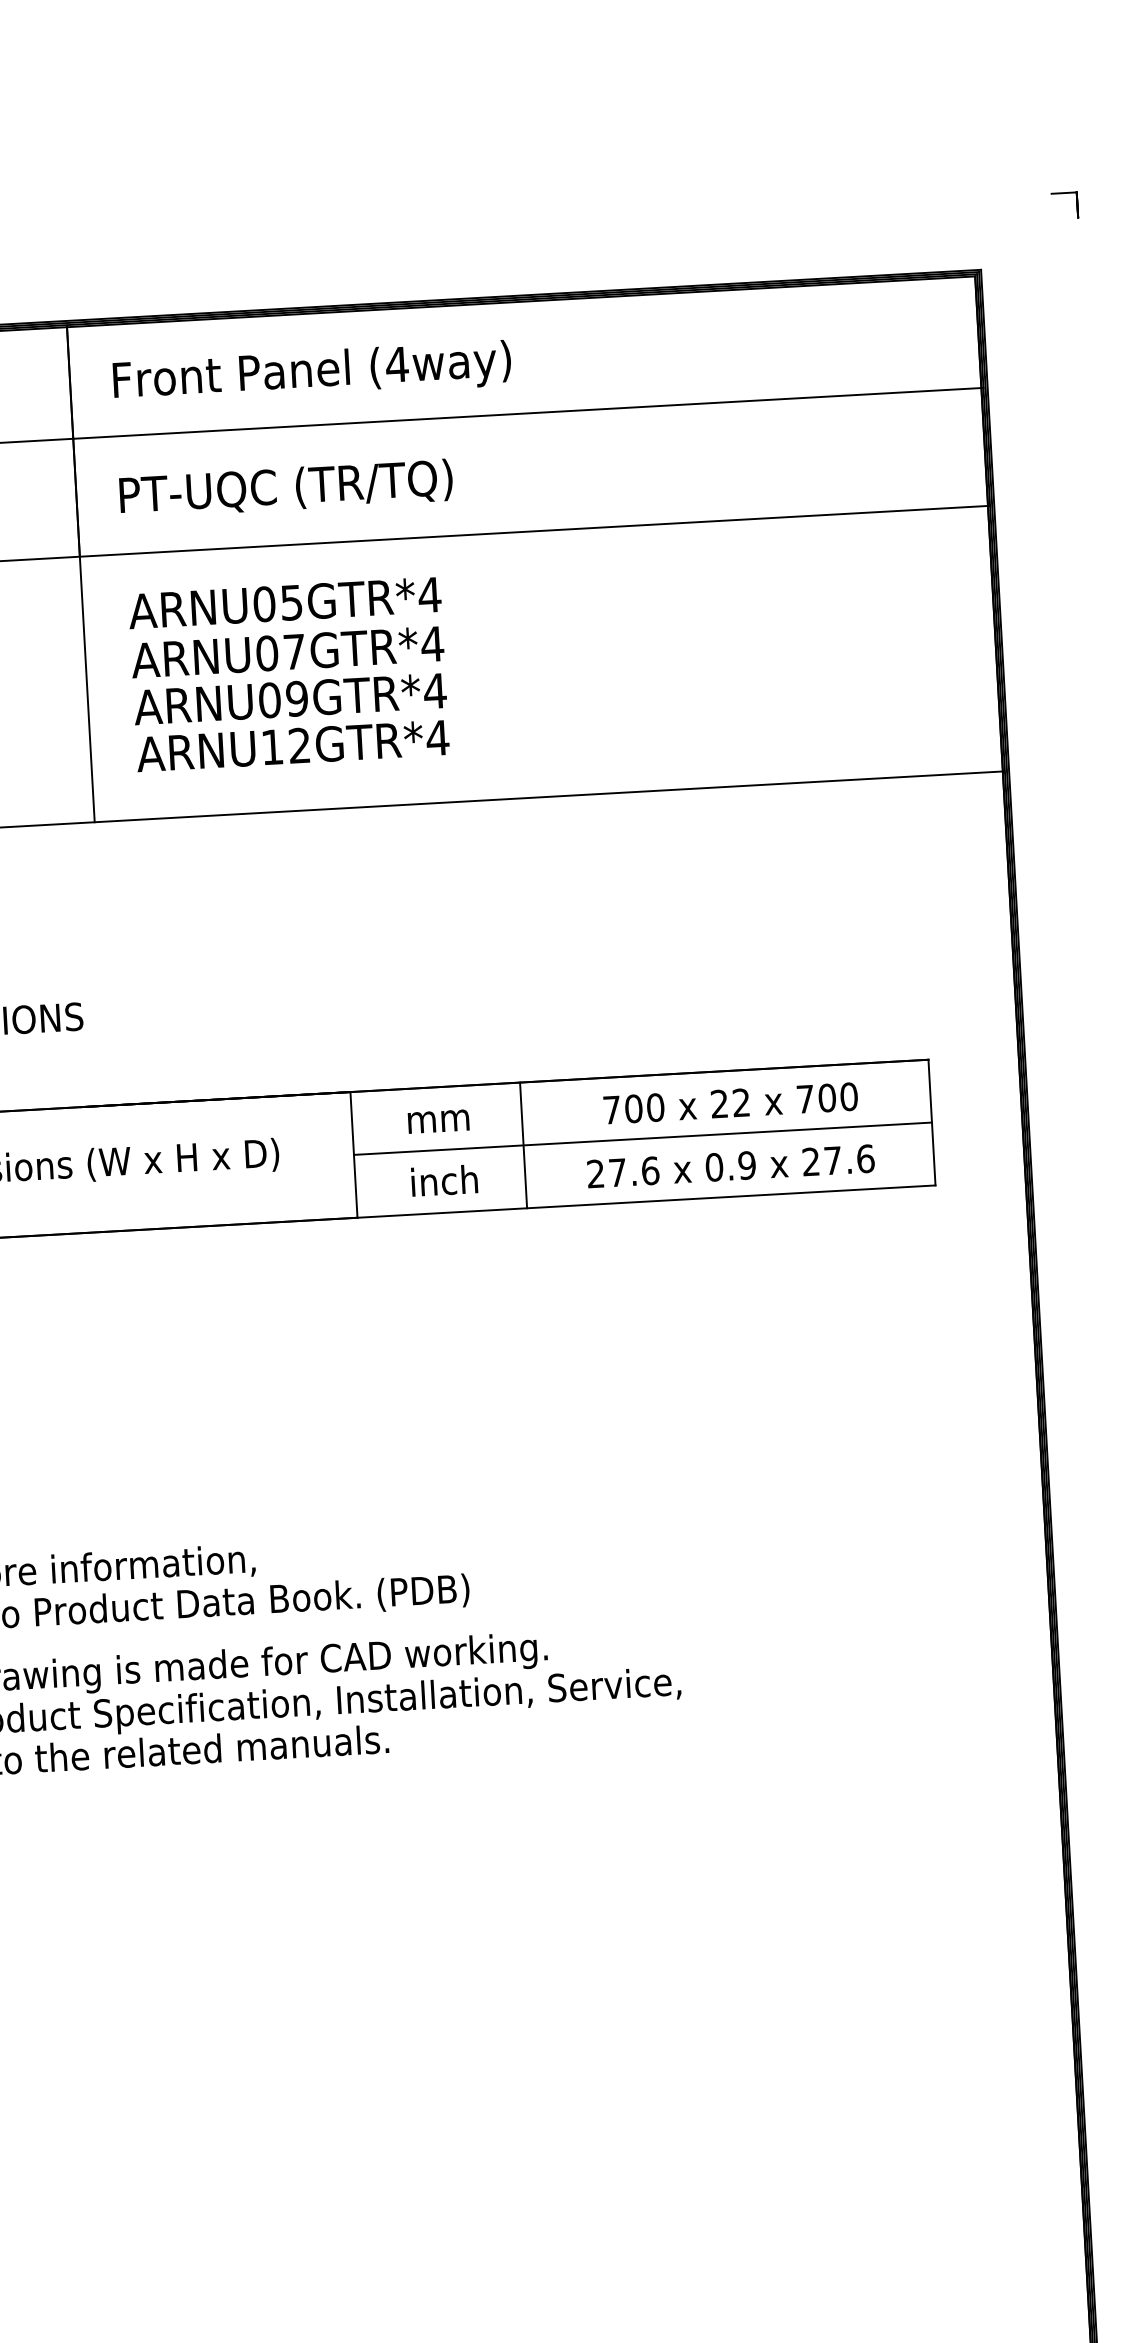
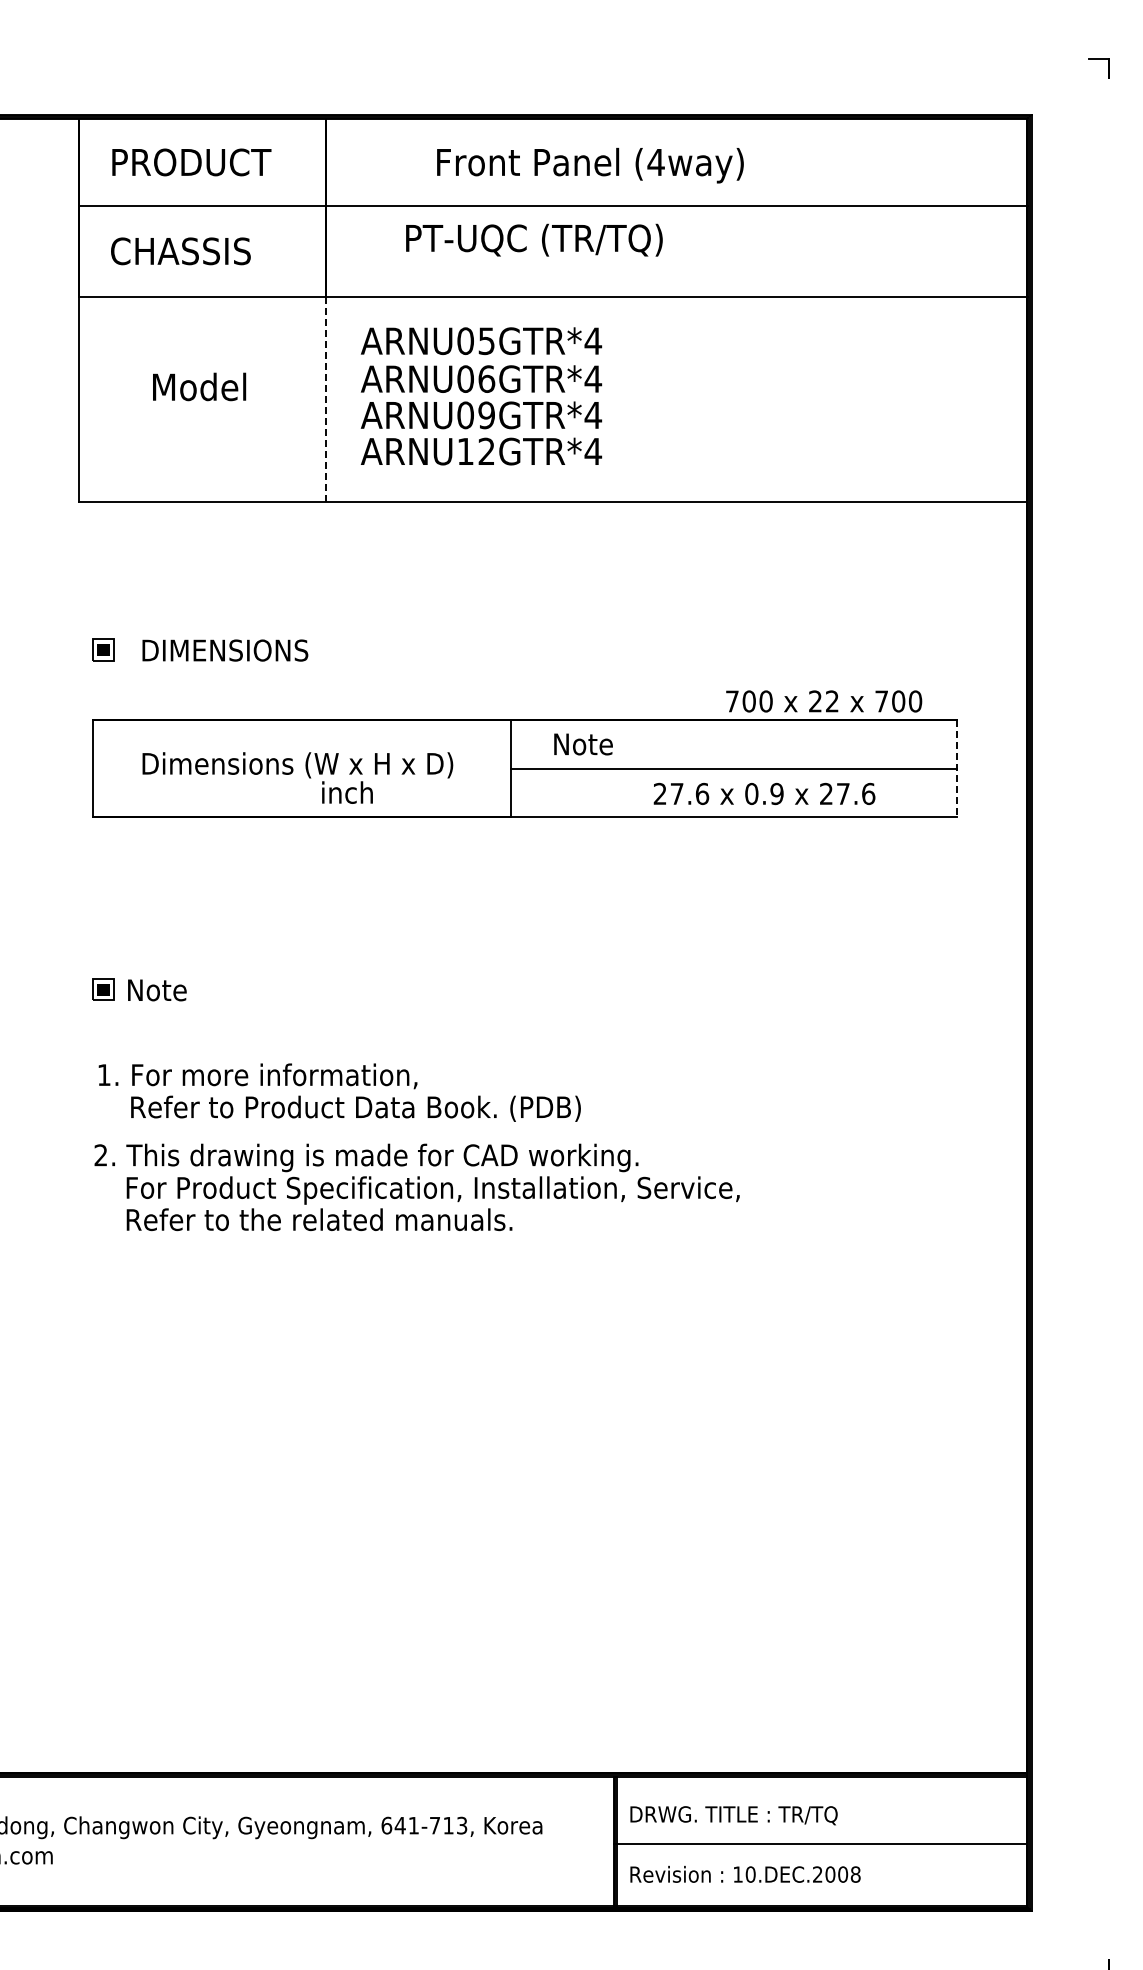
text: (312, 373) -> (590, 165), moved
text: (286, 487) -> (534, 239), moved
text: (294, 651) -> (486, 378), ARNU07GTR*4 -> ARNU06GTR*4
line: (87, 689) -> (325, 399), solid -> dashed
text: (731, 1103) -> (824, 701), moved
text: (446, 1118) -> (583, 744), mm -> Note
line: (932, 1122) -> (957, 768), solid -> dashed
line: (523, 1144) -> (641, 768), removed
text: (730, 1165) -> (764, 793), moved
text: (444, 1180) -> (347, 792), moved

